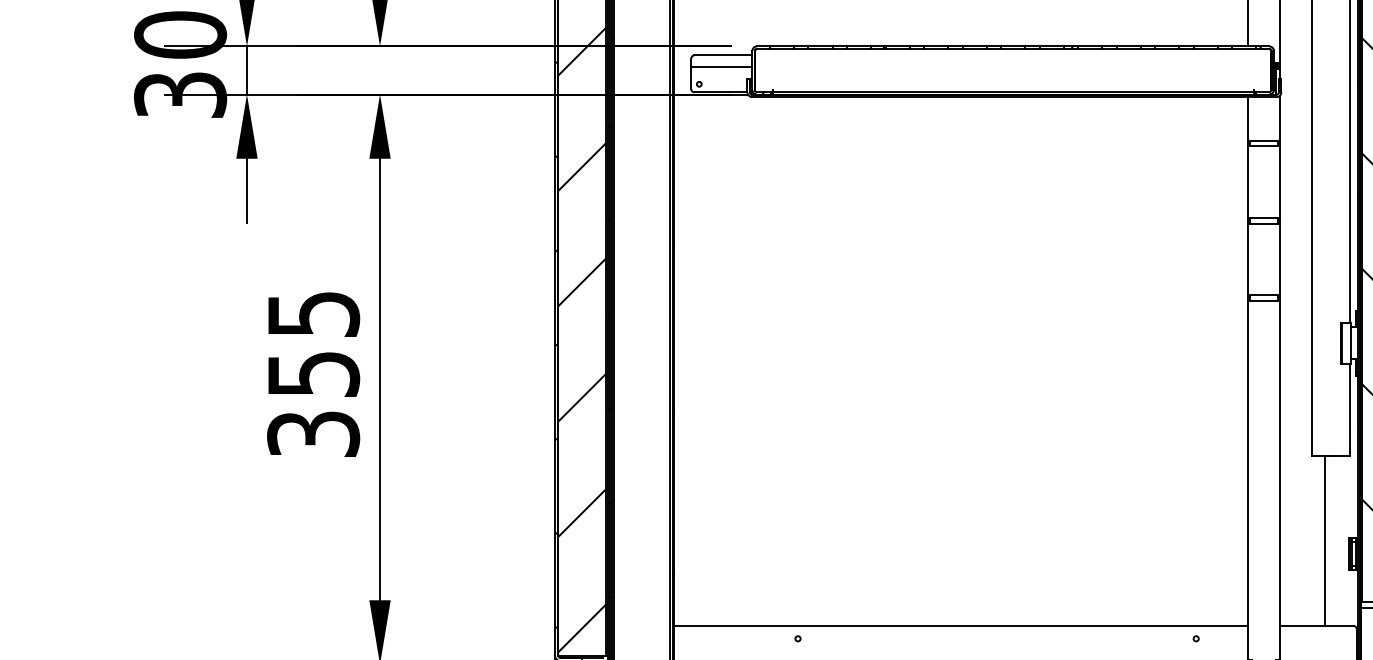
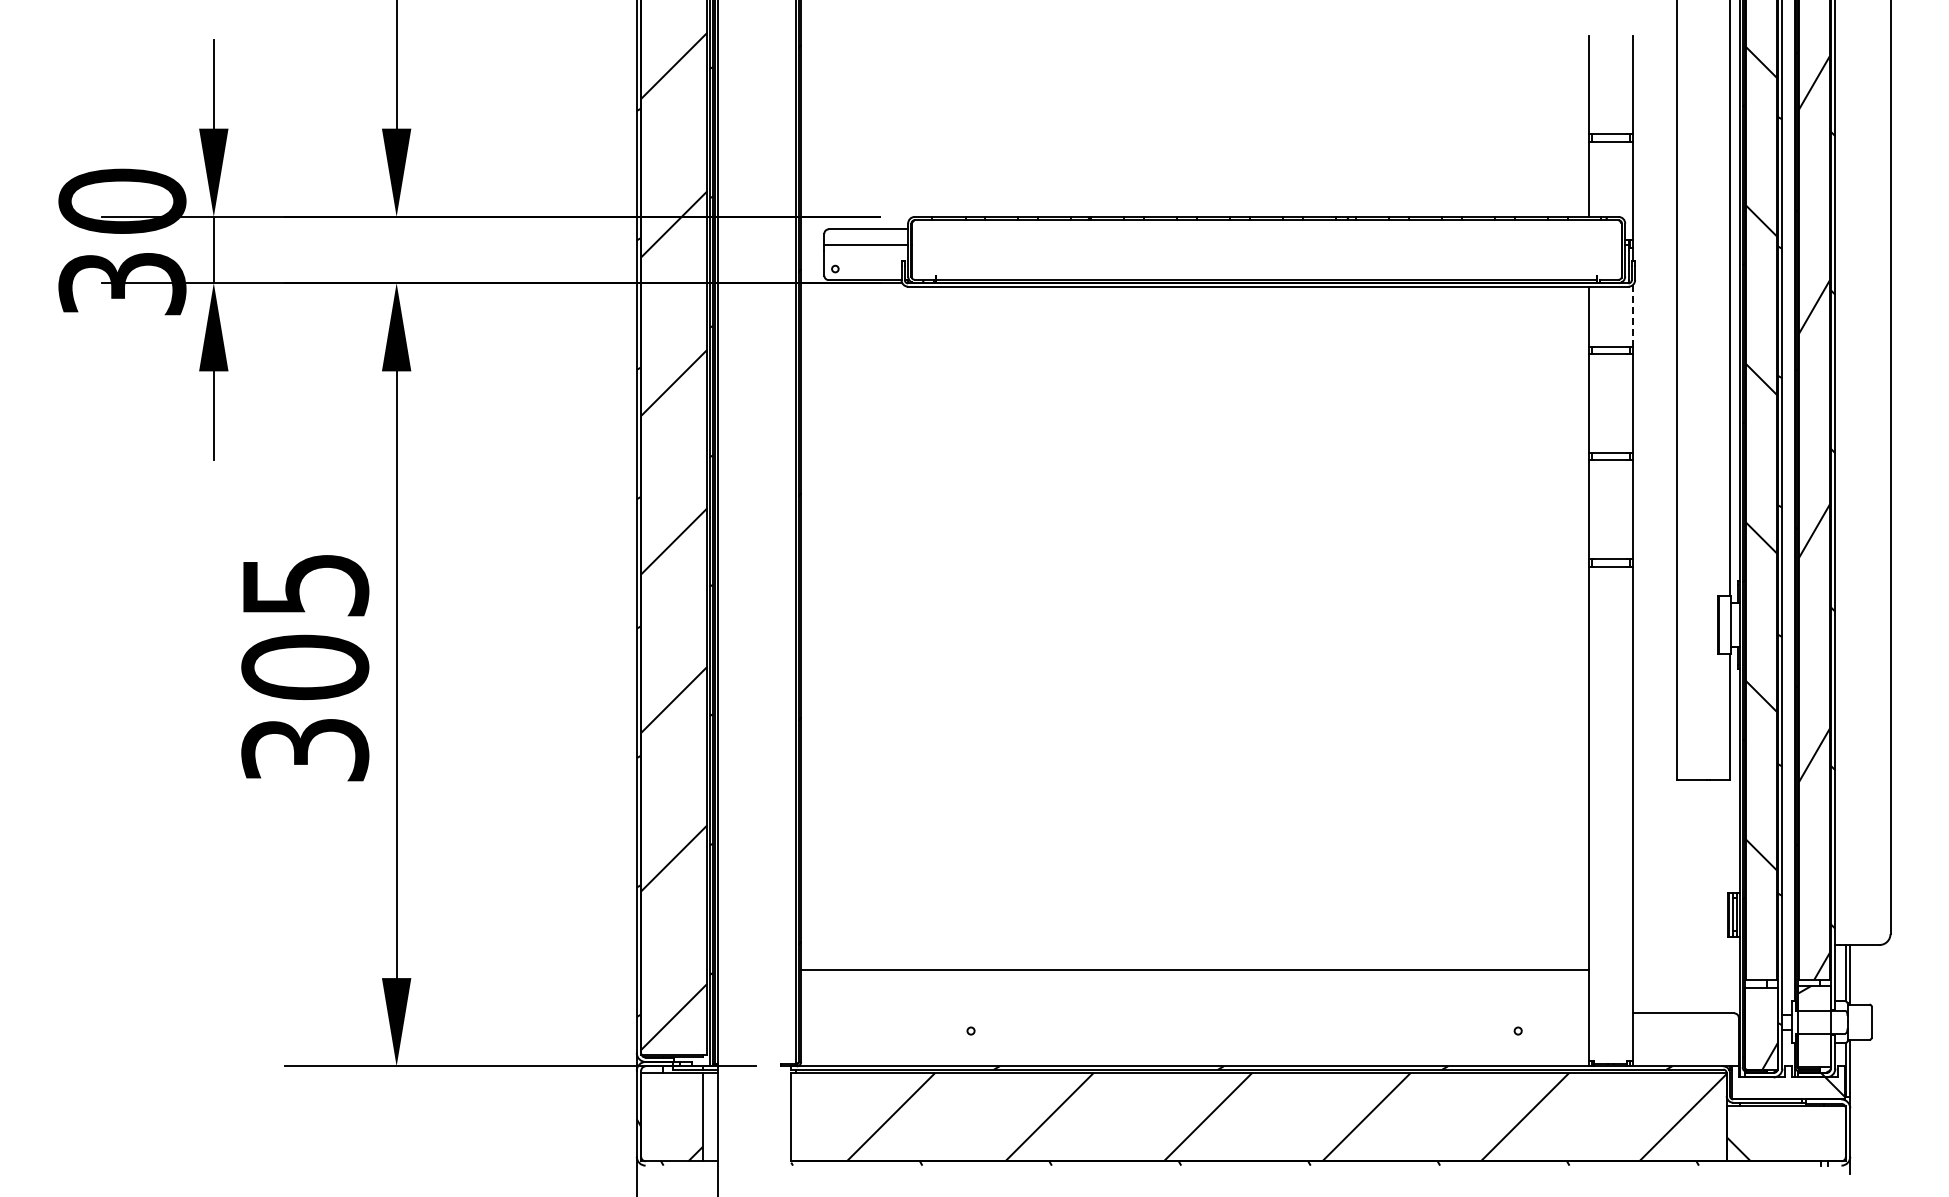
line: (1279, 118) -> (1632, 315), solid -> dashed
text: (313, 374) -> (305, 667), 355 -> 305
line: (1325, 540) -> (1695, 896), removed
line: (960, 626) -> (1194, 970), moved

